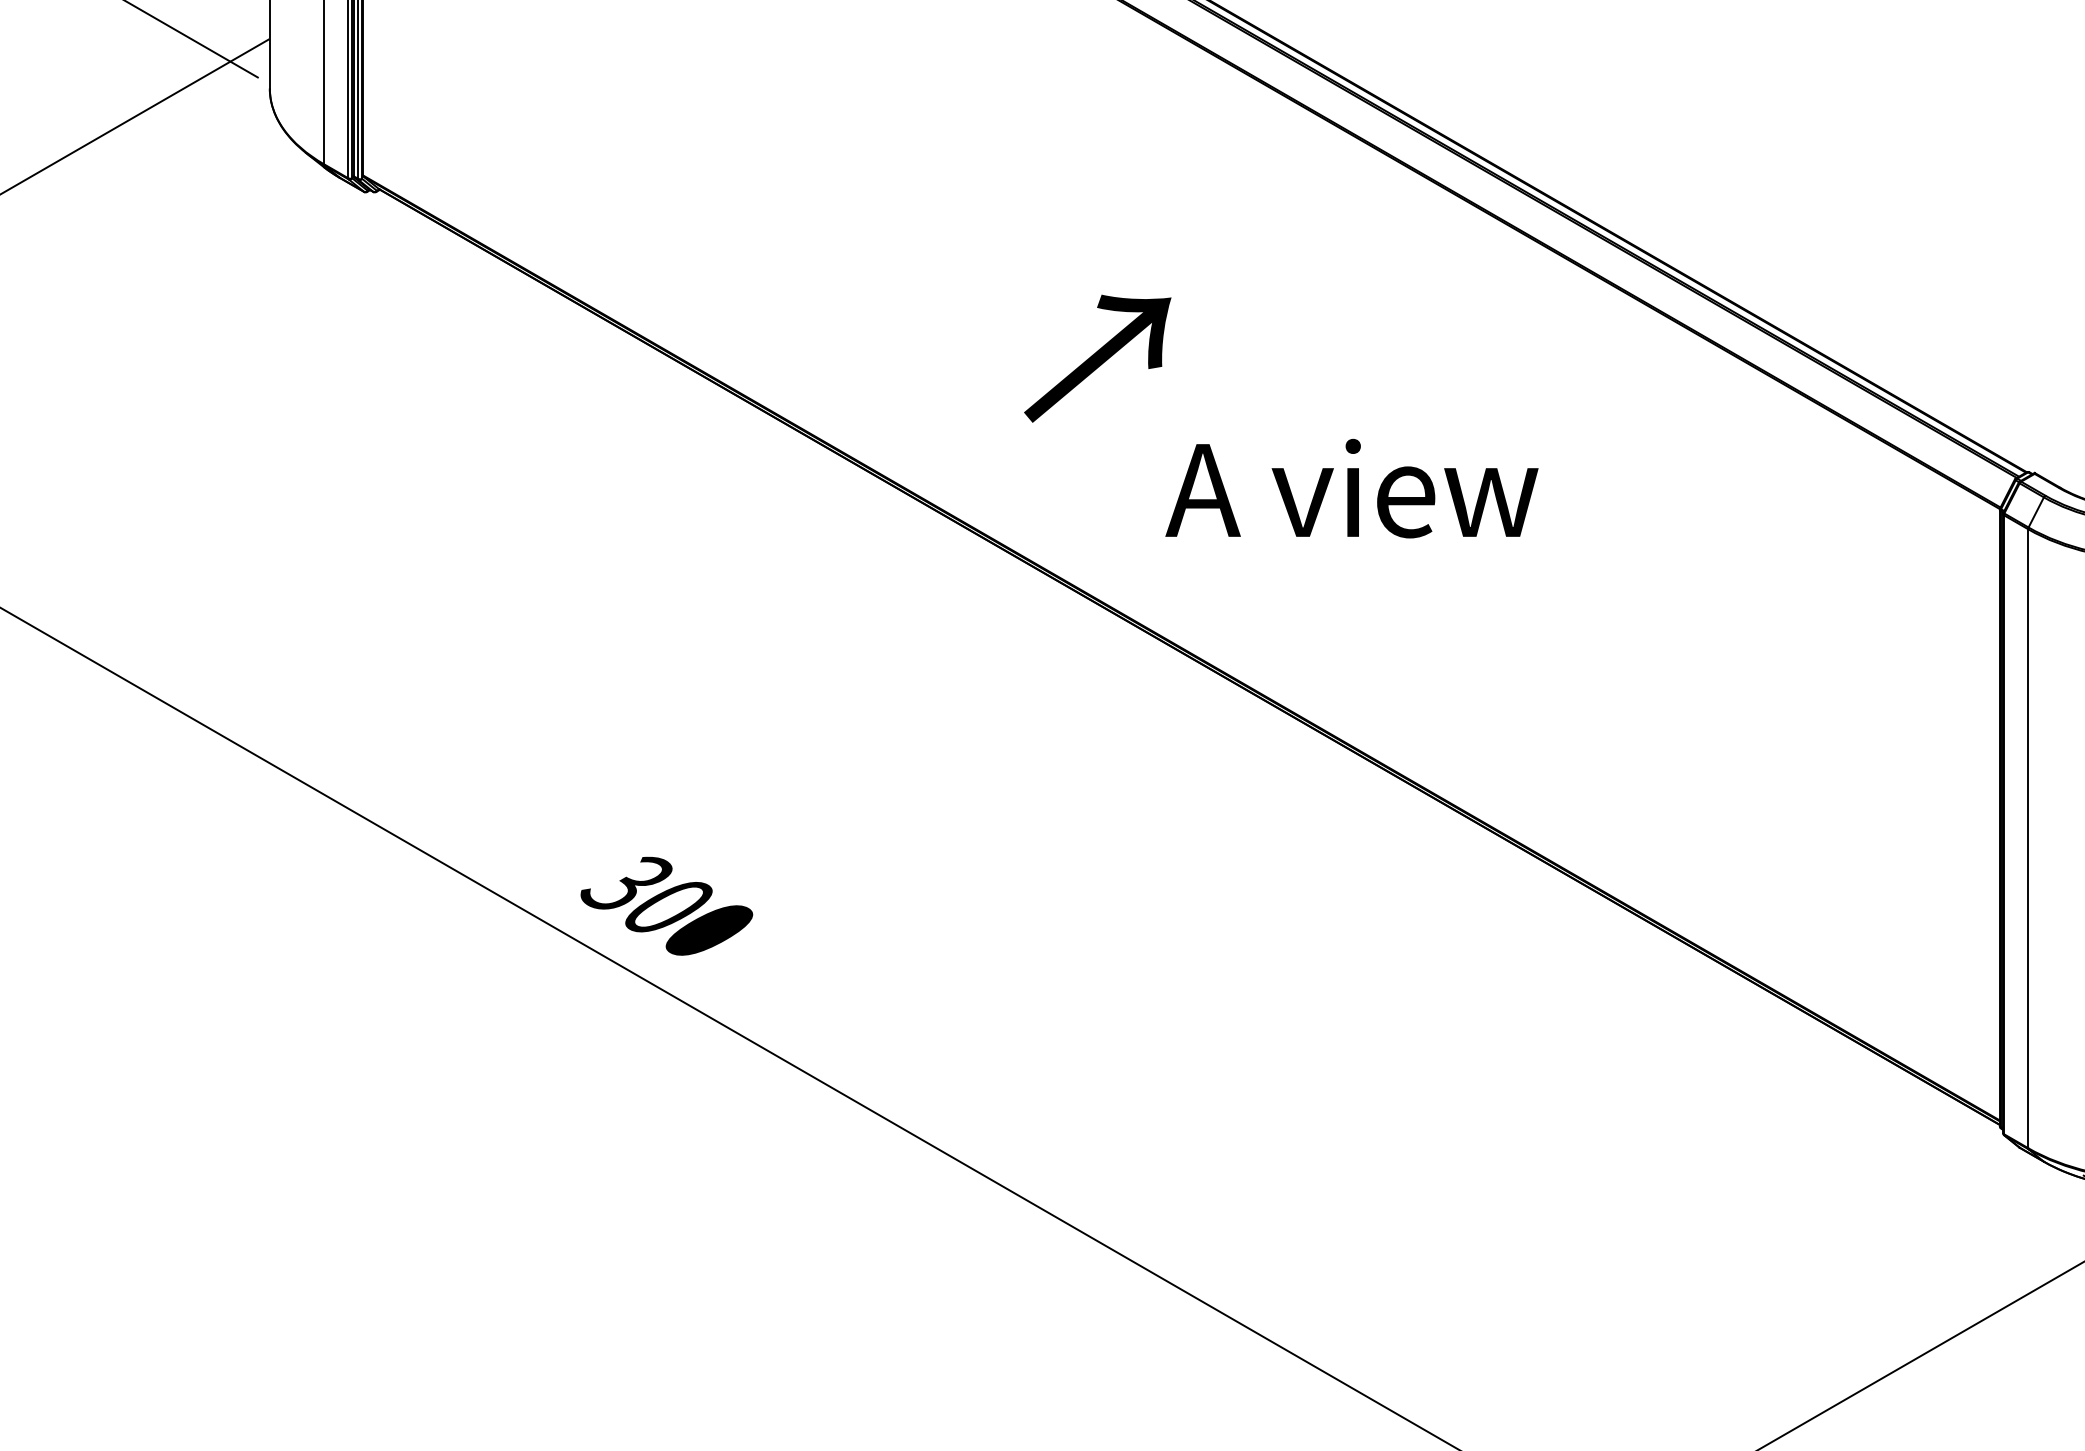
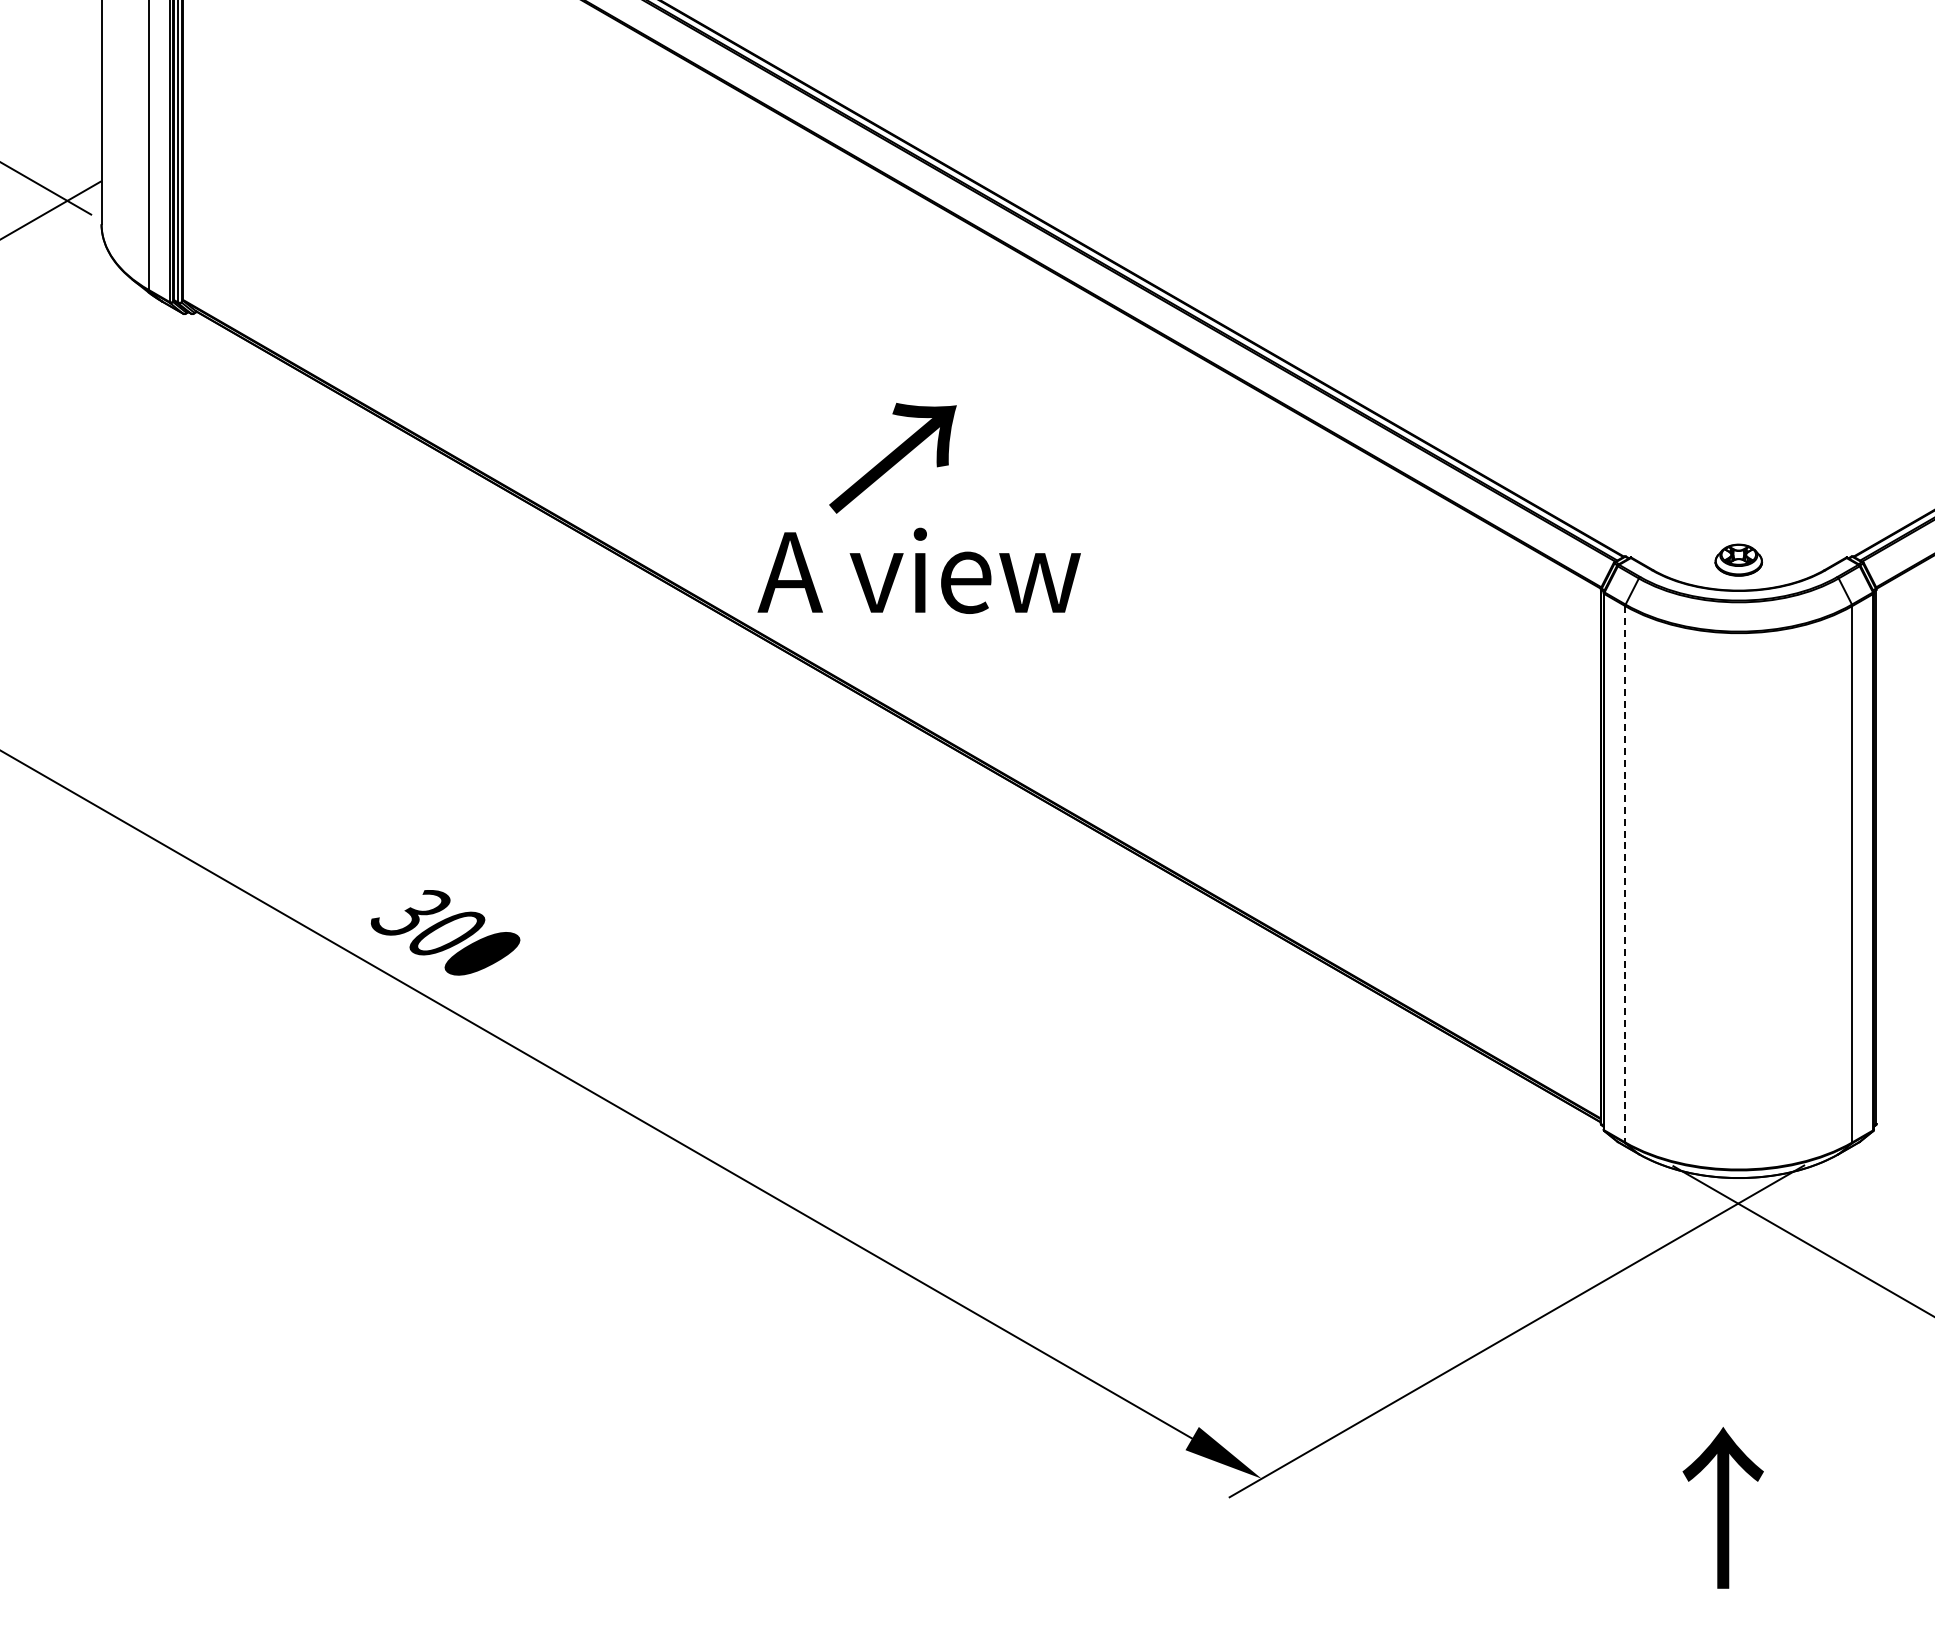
text: (1097, 358) -> (892, 458), moved
text: (1351, 488) -> (918, 570), moved
line: (2028, 838) -> (1625, 874), solid -> dashed

